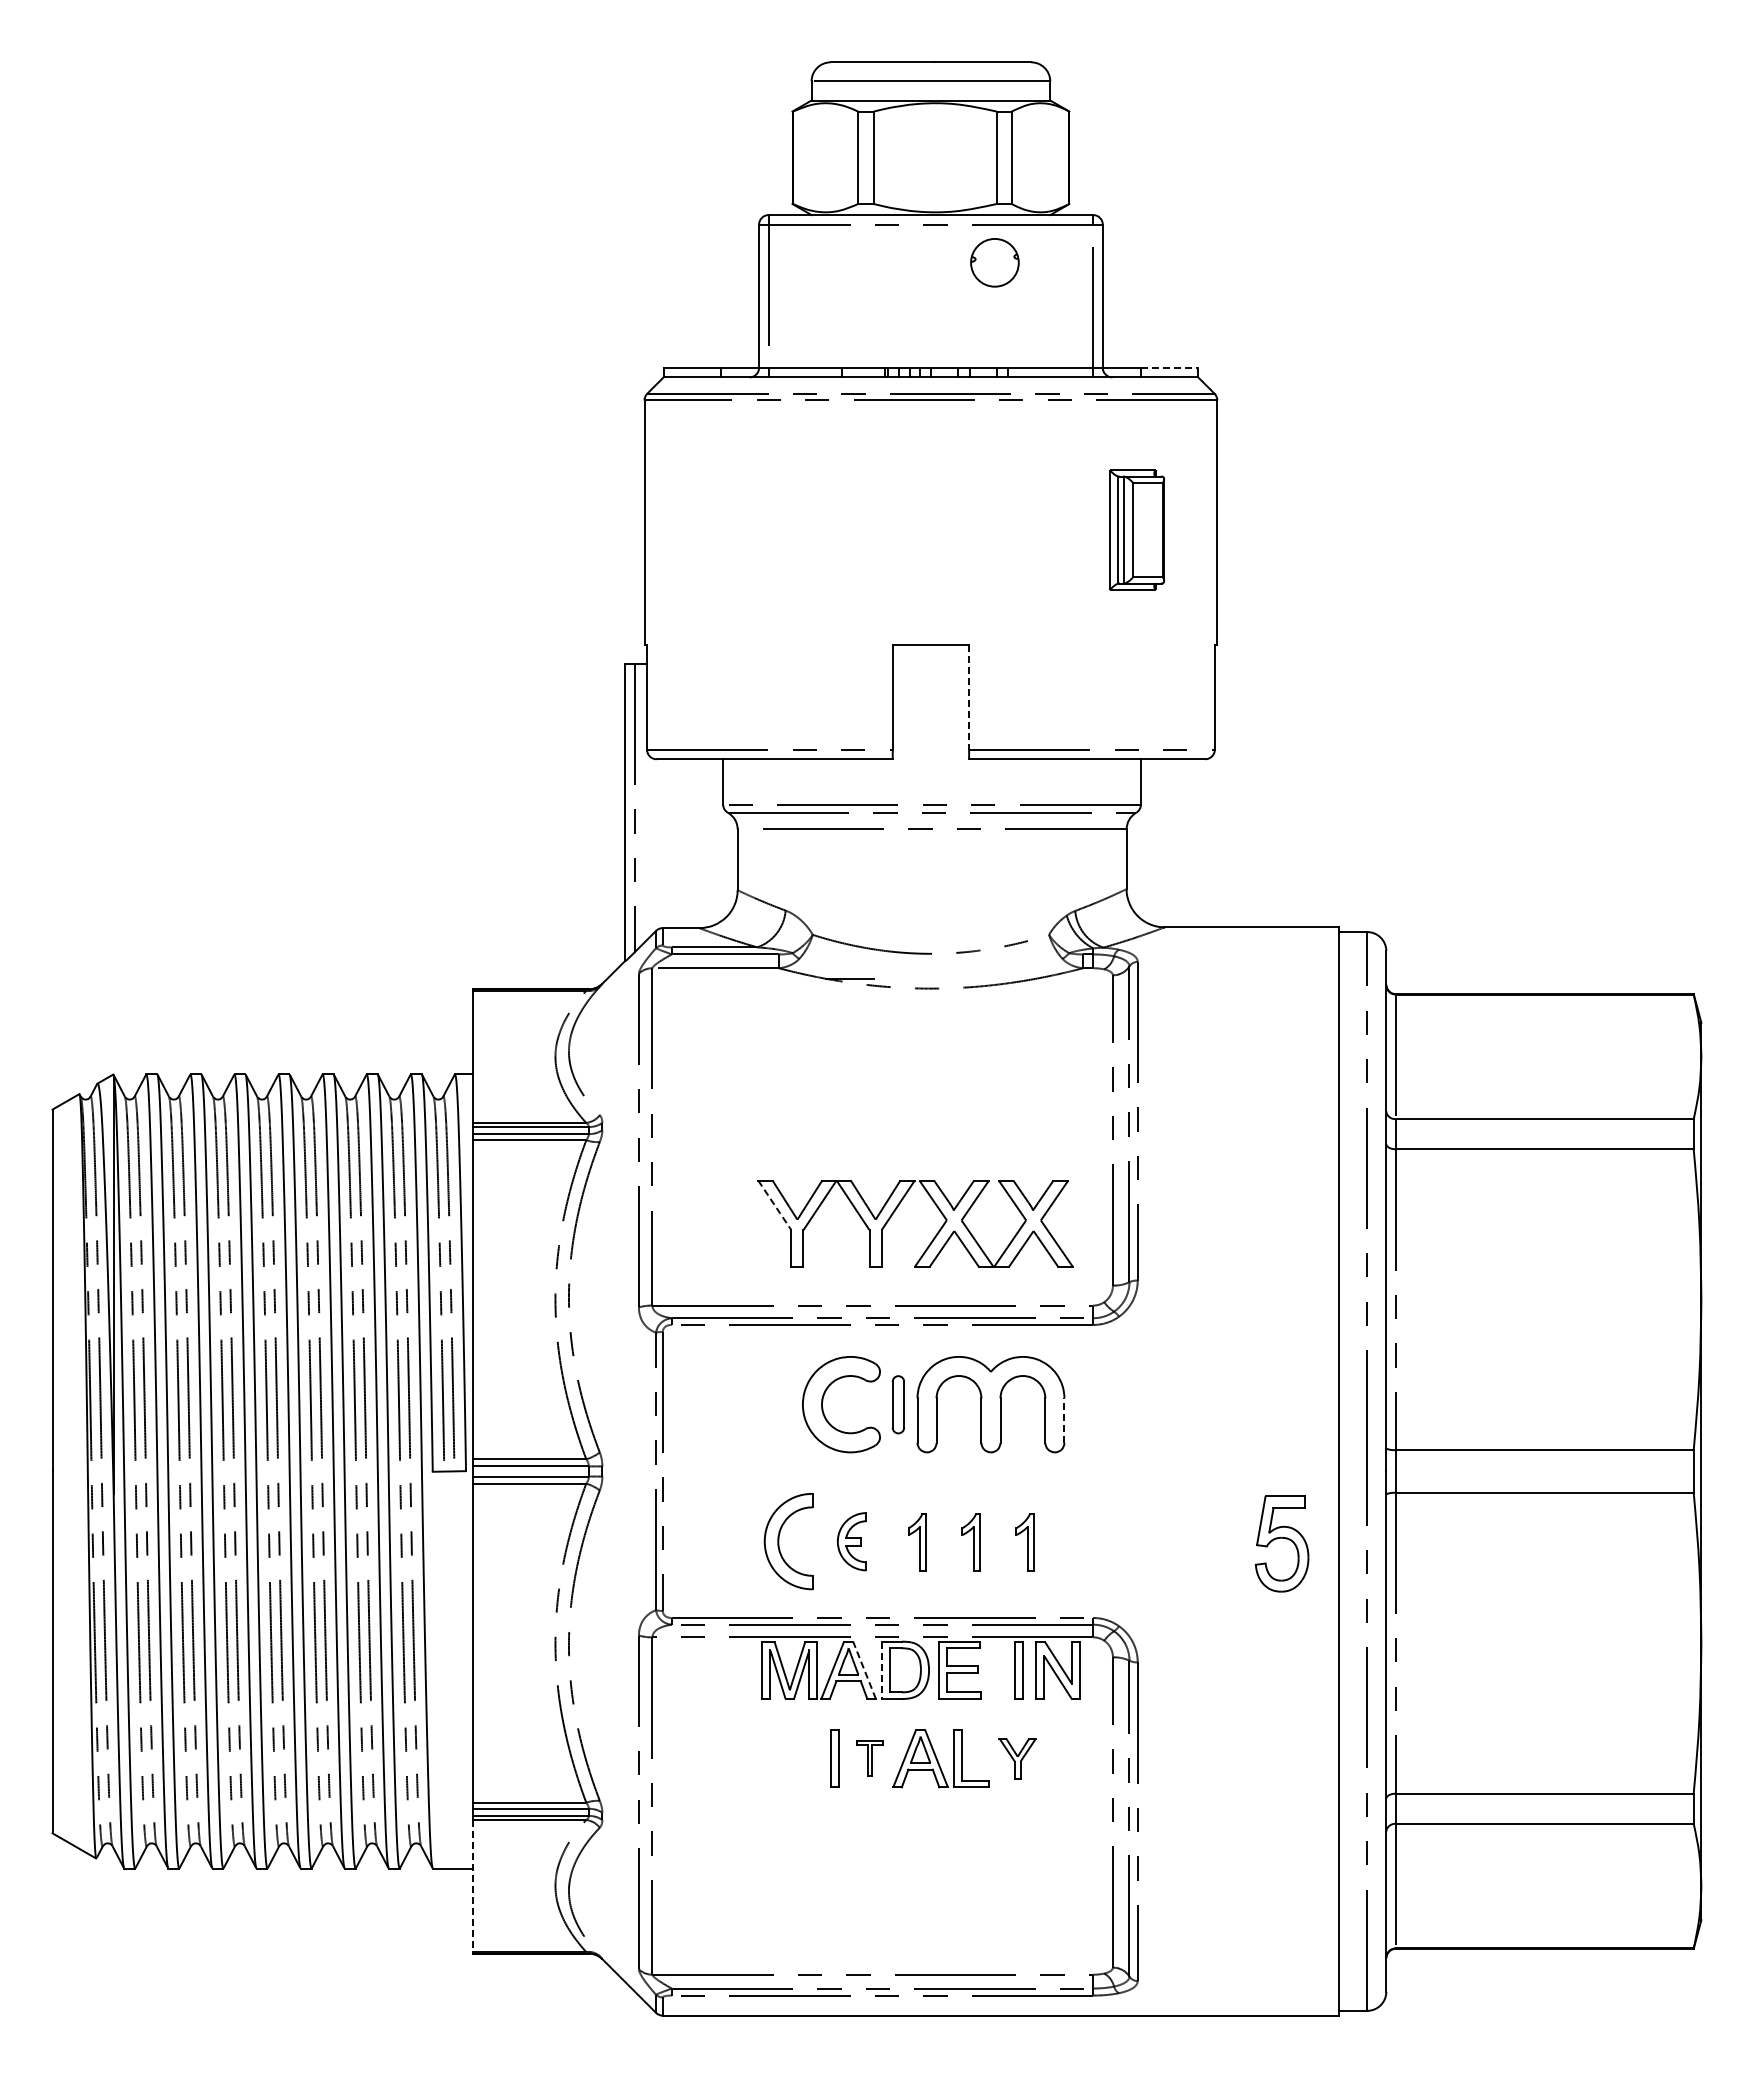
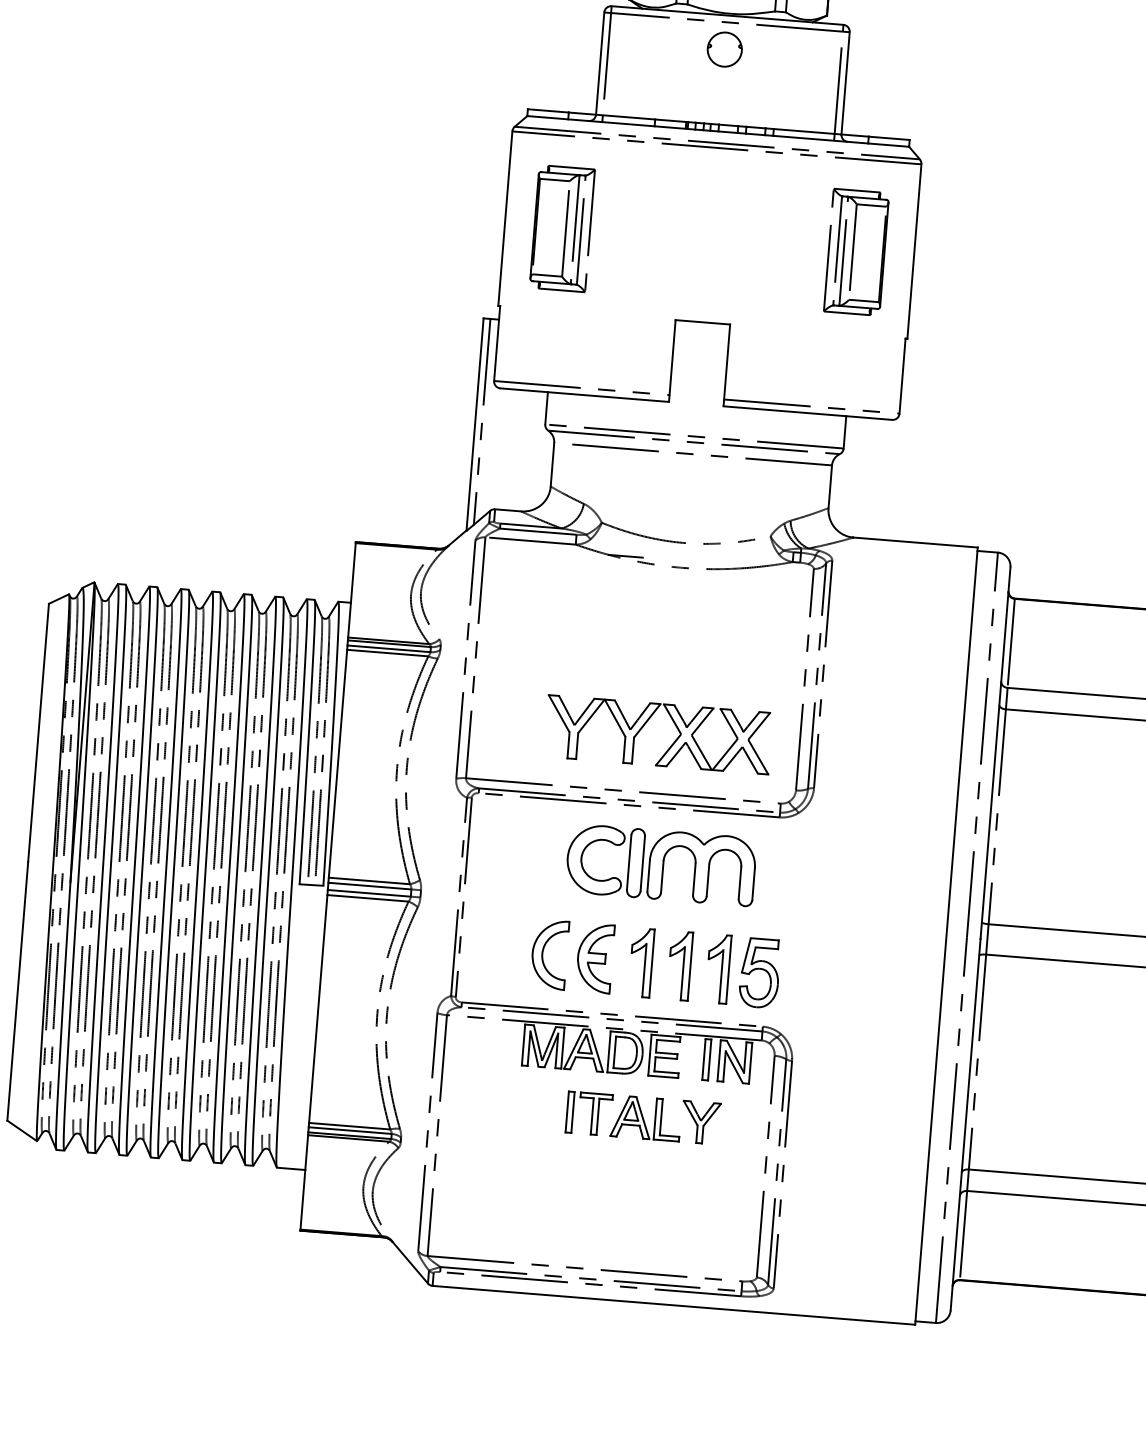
part: (994, 262) -> (724, 49), moved
line: (1169, 367) -> (889, 138), dashed -> solid
part: (724, 529) -> (562, 228), added
part: (1136, 529) -> (856, 251), size x1.43
line: (969, 697) -> (727, 362), dashed -> solid
line: (775, 1205) -> (559, 713), dashed -> solid
part: (898, 1404) -> (636, 863), size x1.67
line: (1064, 1420) -> (753, 883), dashed -> solid
part: (851, 1541) -> (594, 958), size x1.67
part: (917, 1542) -> (641, 962), size x1.67
part: (970, 1542) -> (679, 965), size x1.67
part: (1024, 1542) -> (718, 968), size x1.67
part: (1281, 1543) -> (759, 972), moved
line: (864, 1670) -> (596, 1051), dashed -> solid
line: (882, 1670) -> (609, 1052), dashed -> solid
part: (869, 1758) -> (595, 1114), size x1.67
part: (1017, 1758) -> (700, 1122), size x1.43
line: (472, 1886) -> (304, 1182), dashed -> solid

